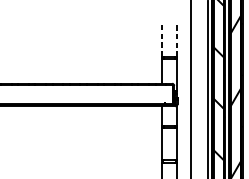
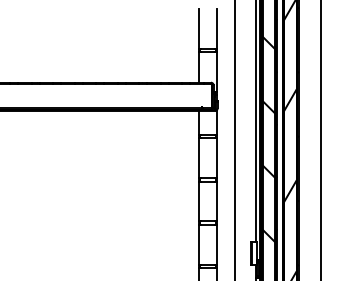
line: (162, 41) -> (198, 29), dashed -> solid
line: (176, 41) -> (216, 29), dashed -> solid

